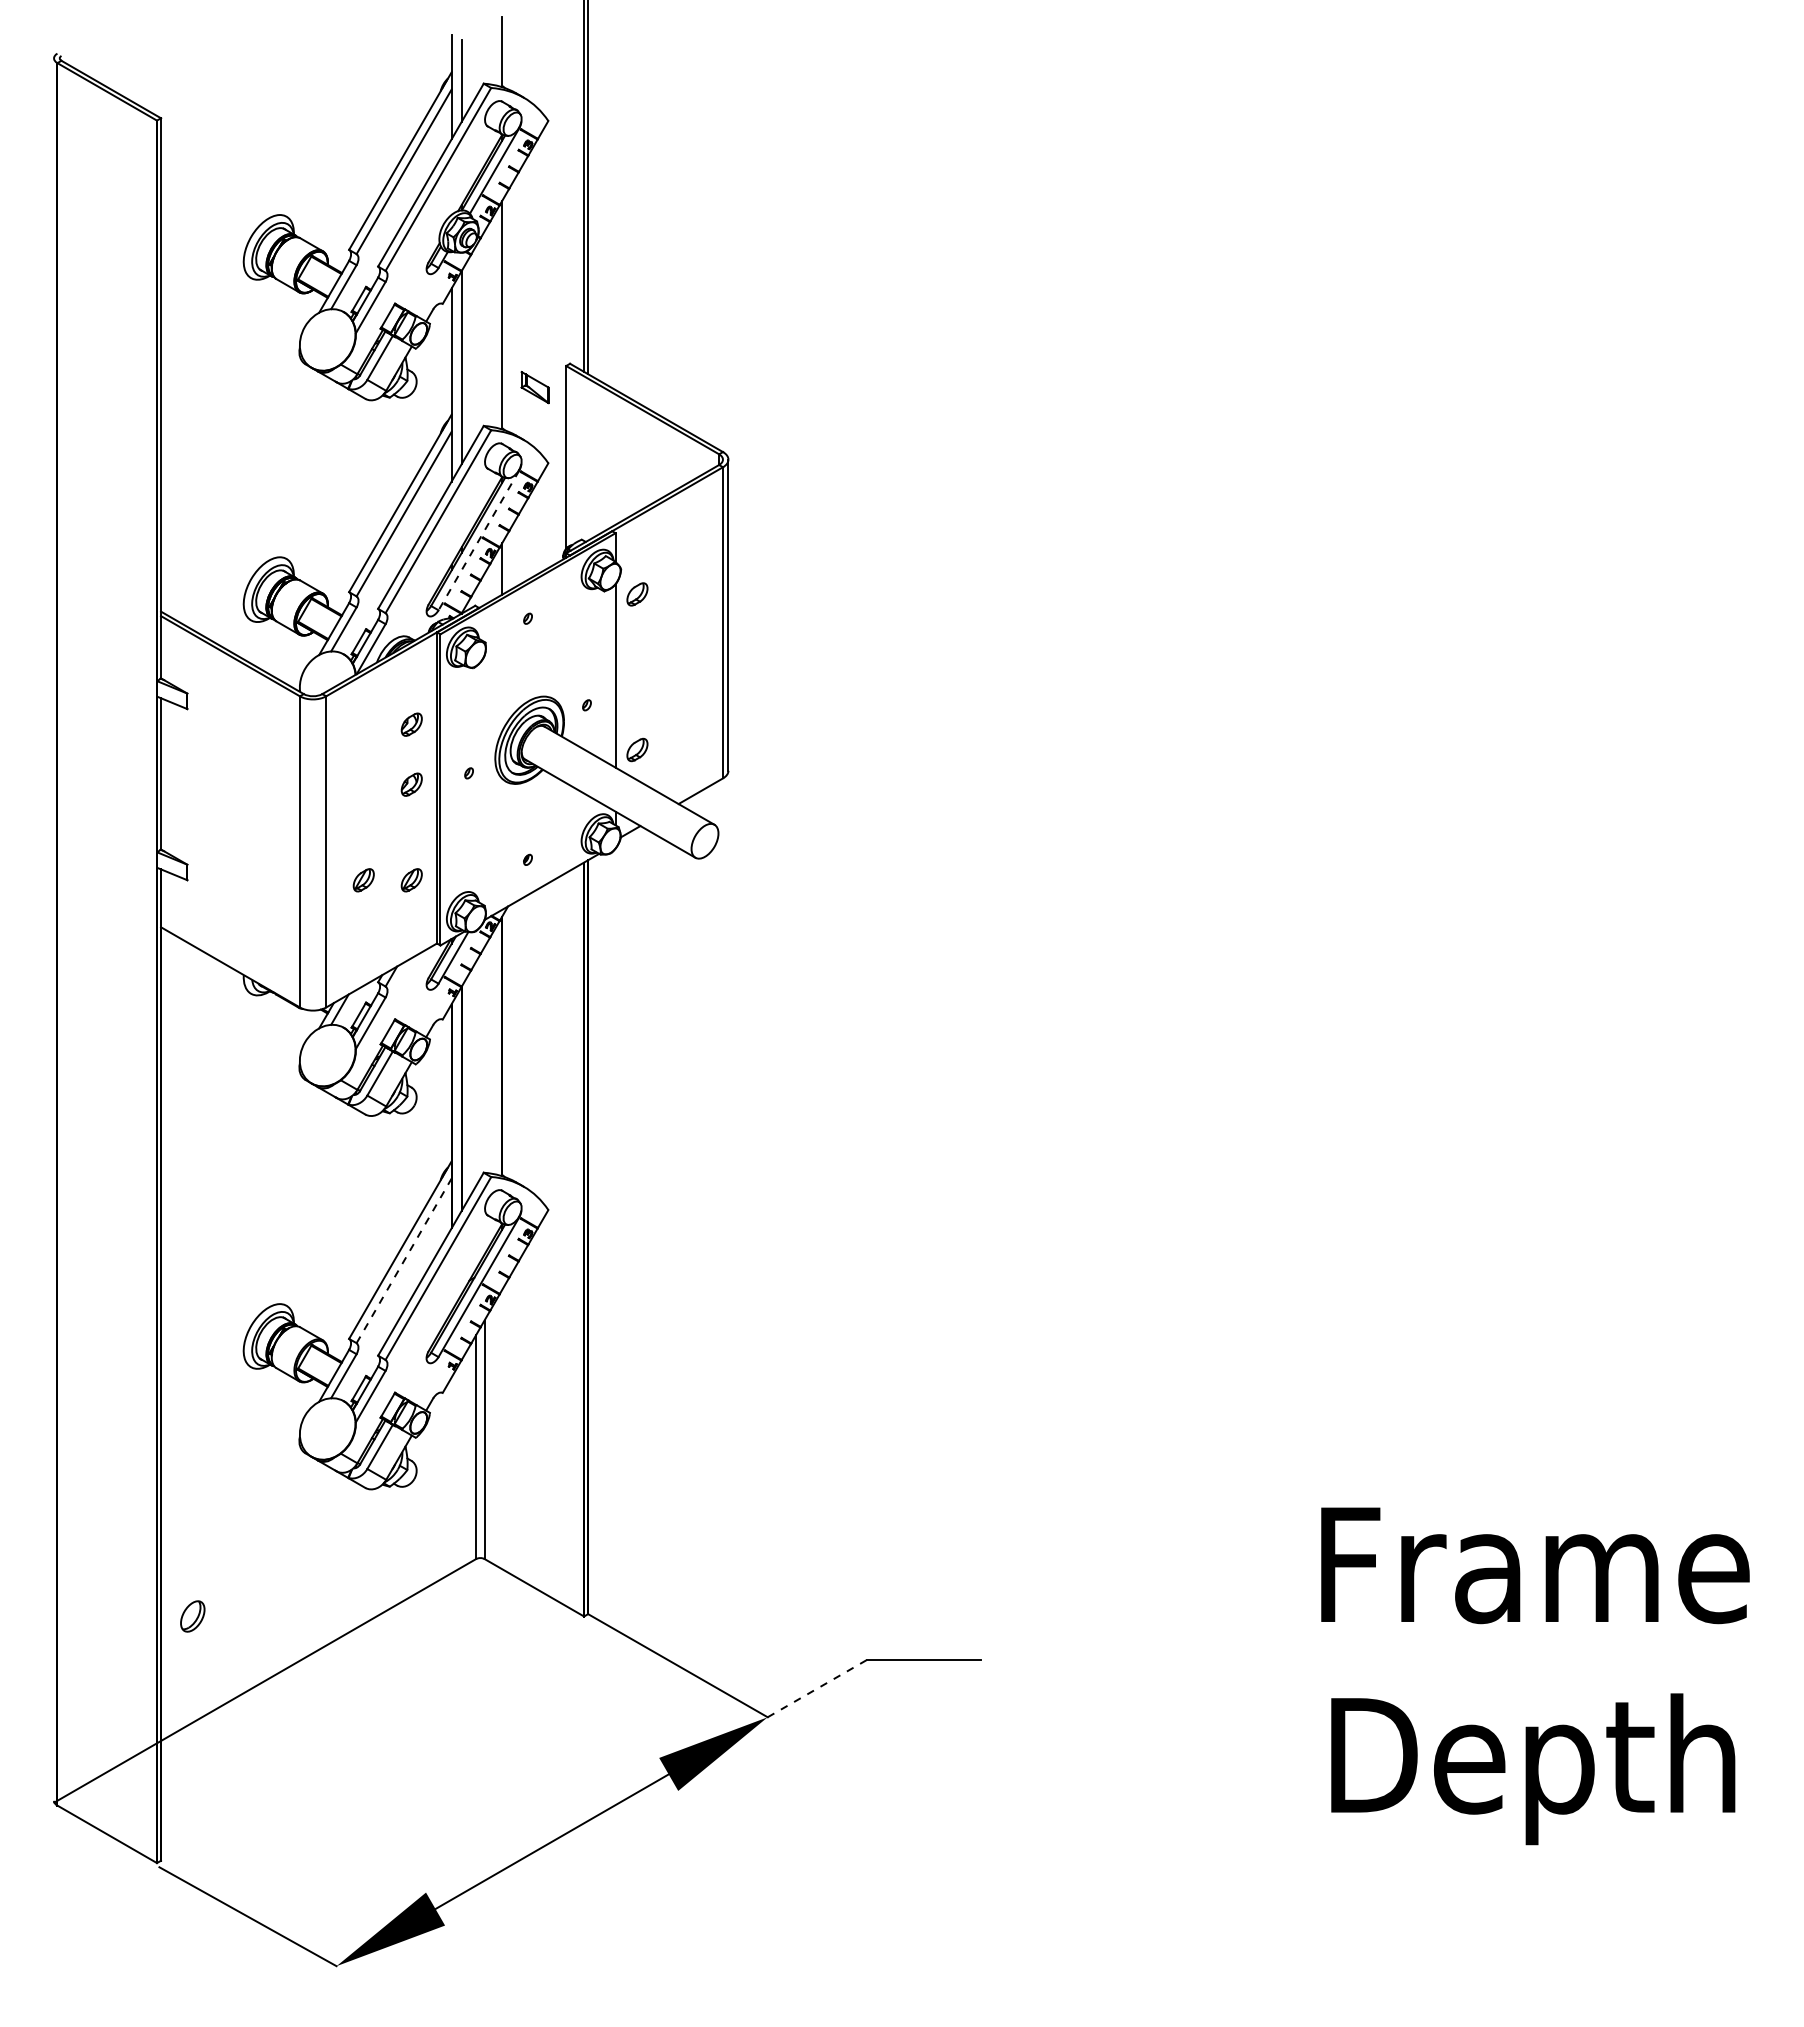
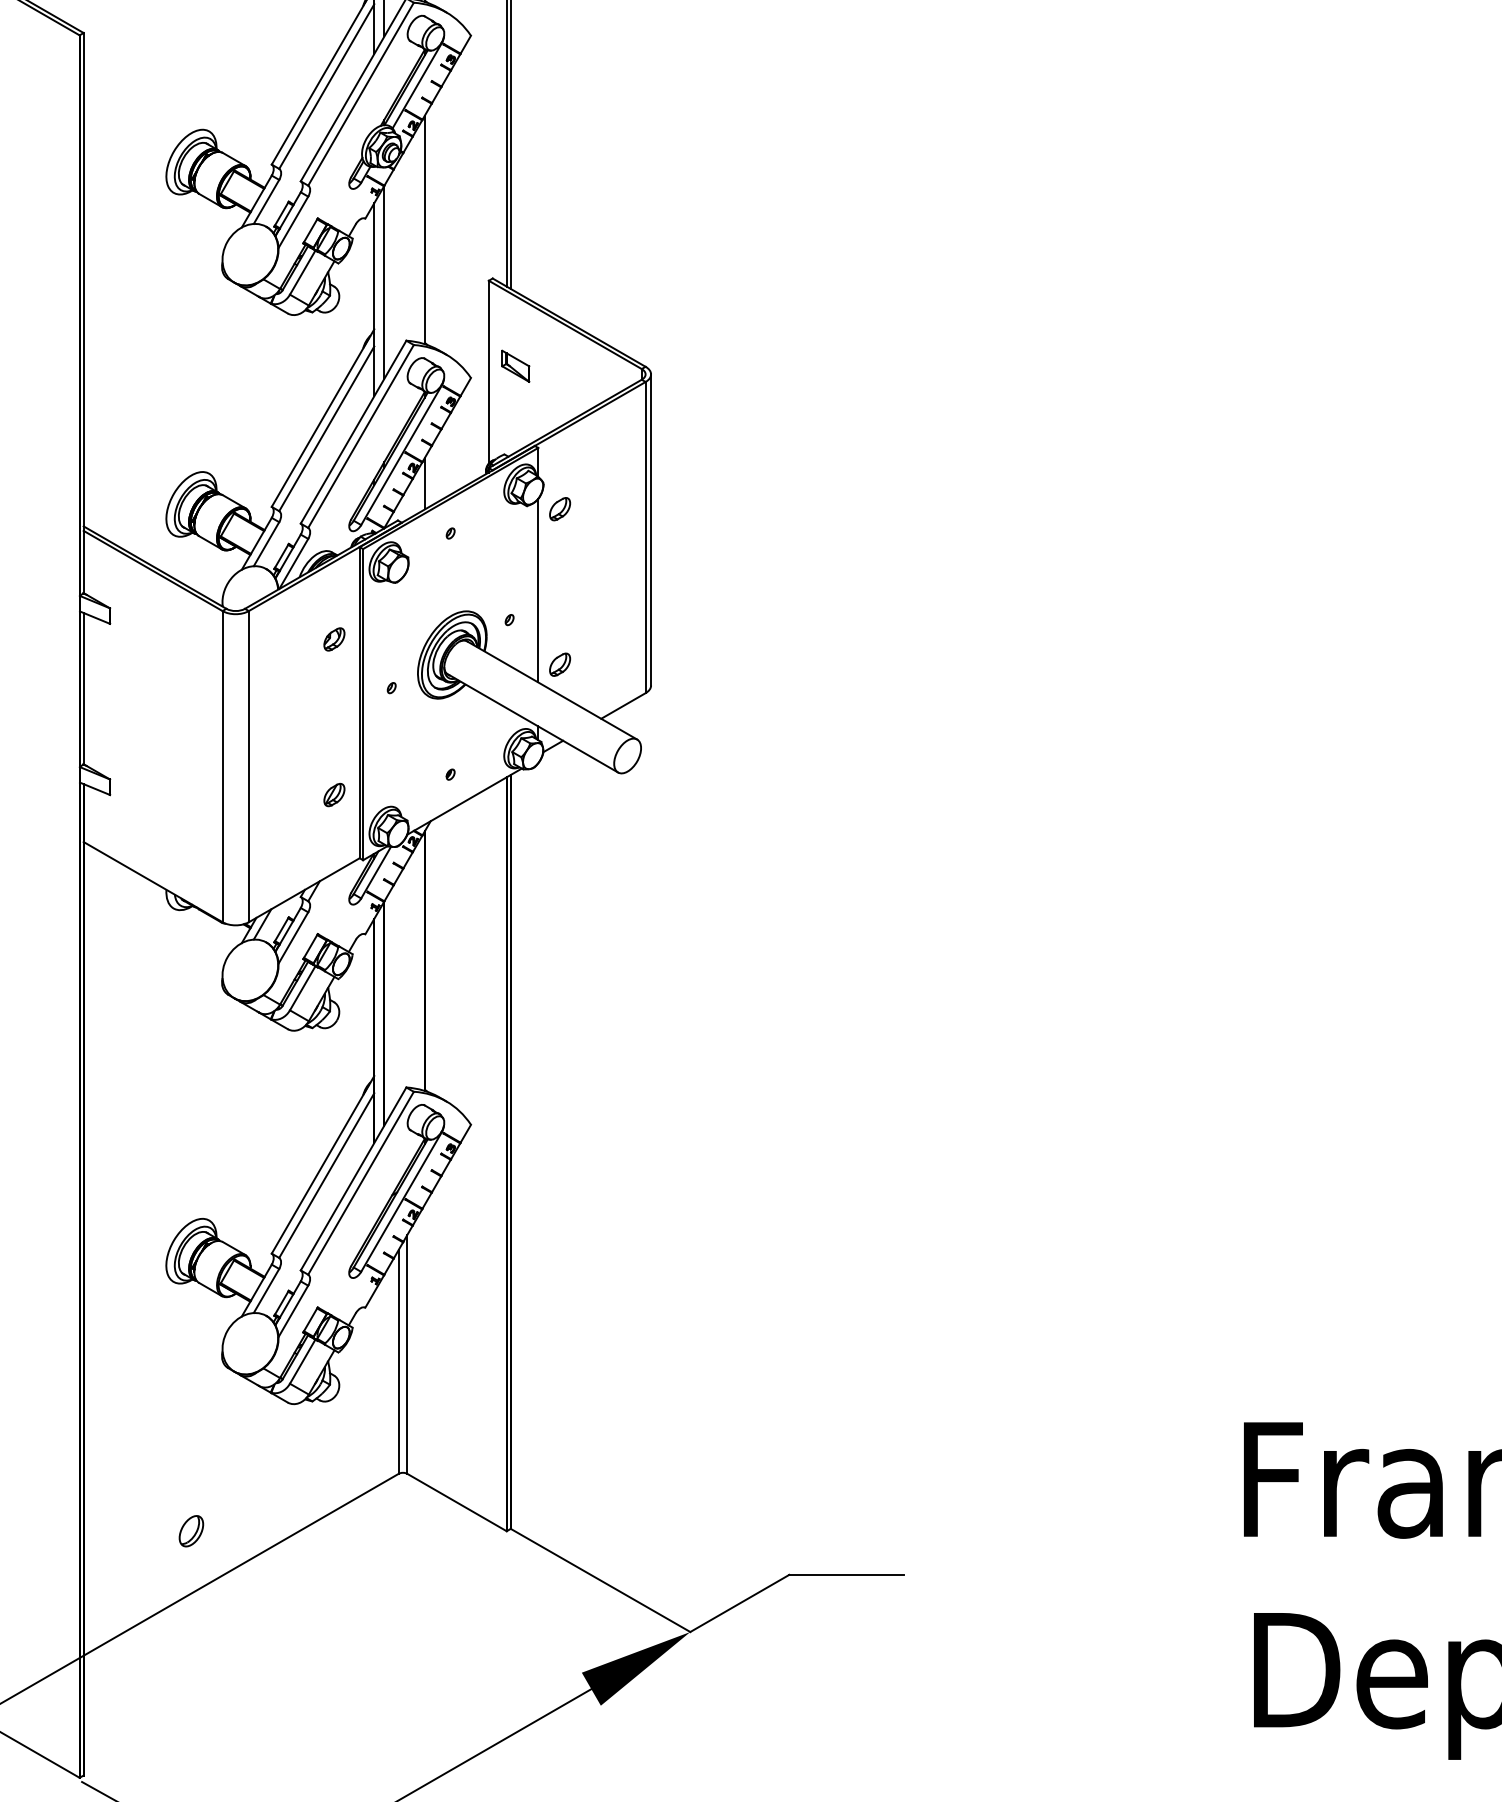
part: (534, 387) -> (515, 366), moved
line: (478, 540) -> (401, 455), dashed -> solid
part: (411, 784) -> (334, 699), removed
part: (363, 880) -> (286, 795), removed
line: (404, 1260) -> (327, 1175), dashed -> solid
part: (192, 1616) -> (191, 1531), moved
line: (817, 1688) -> (740, 1603), dashed -> solid

